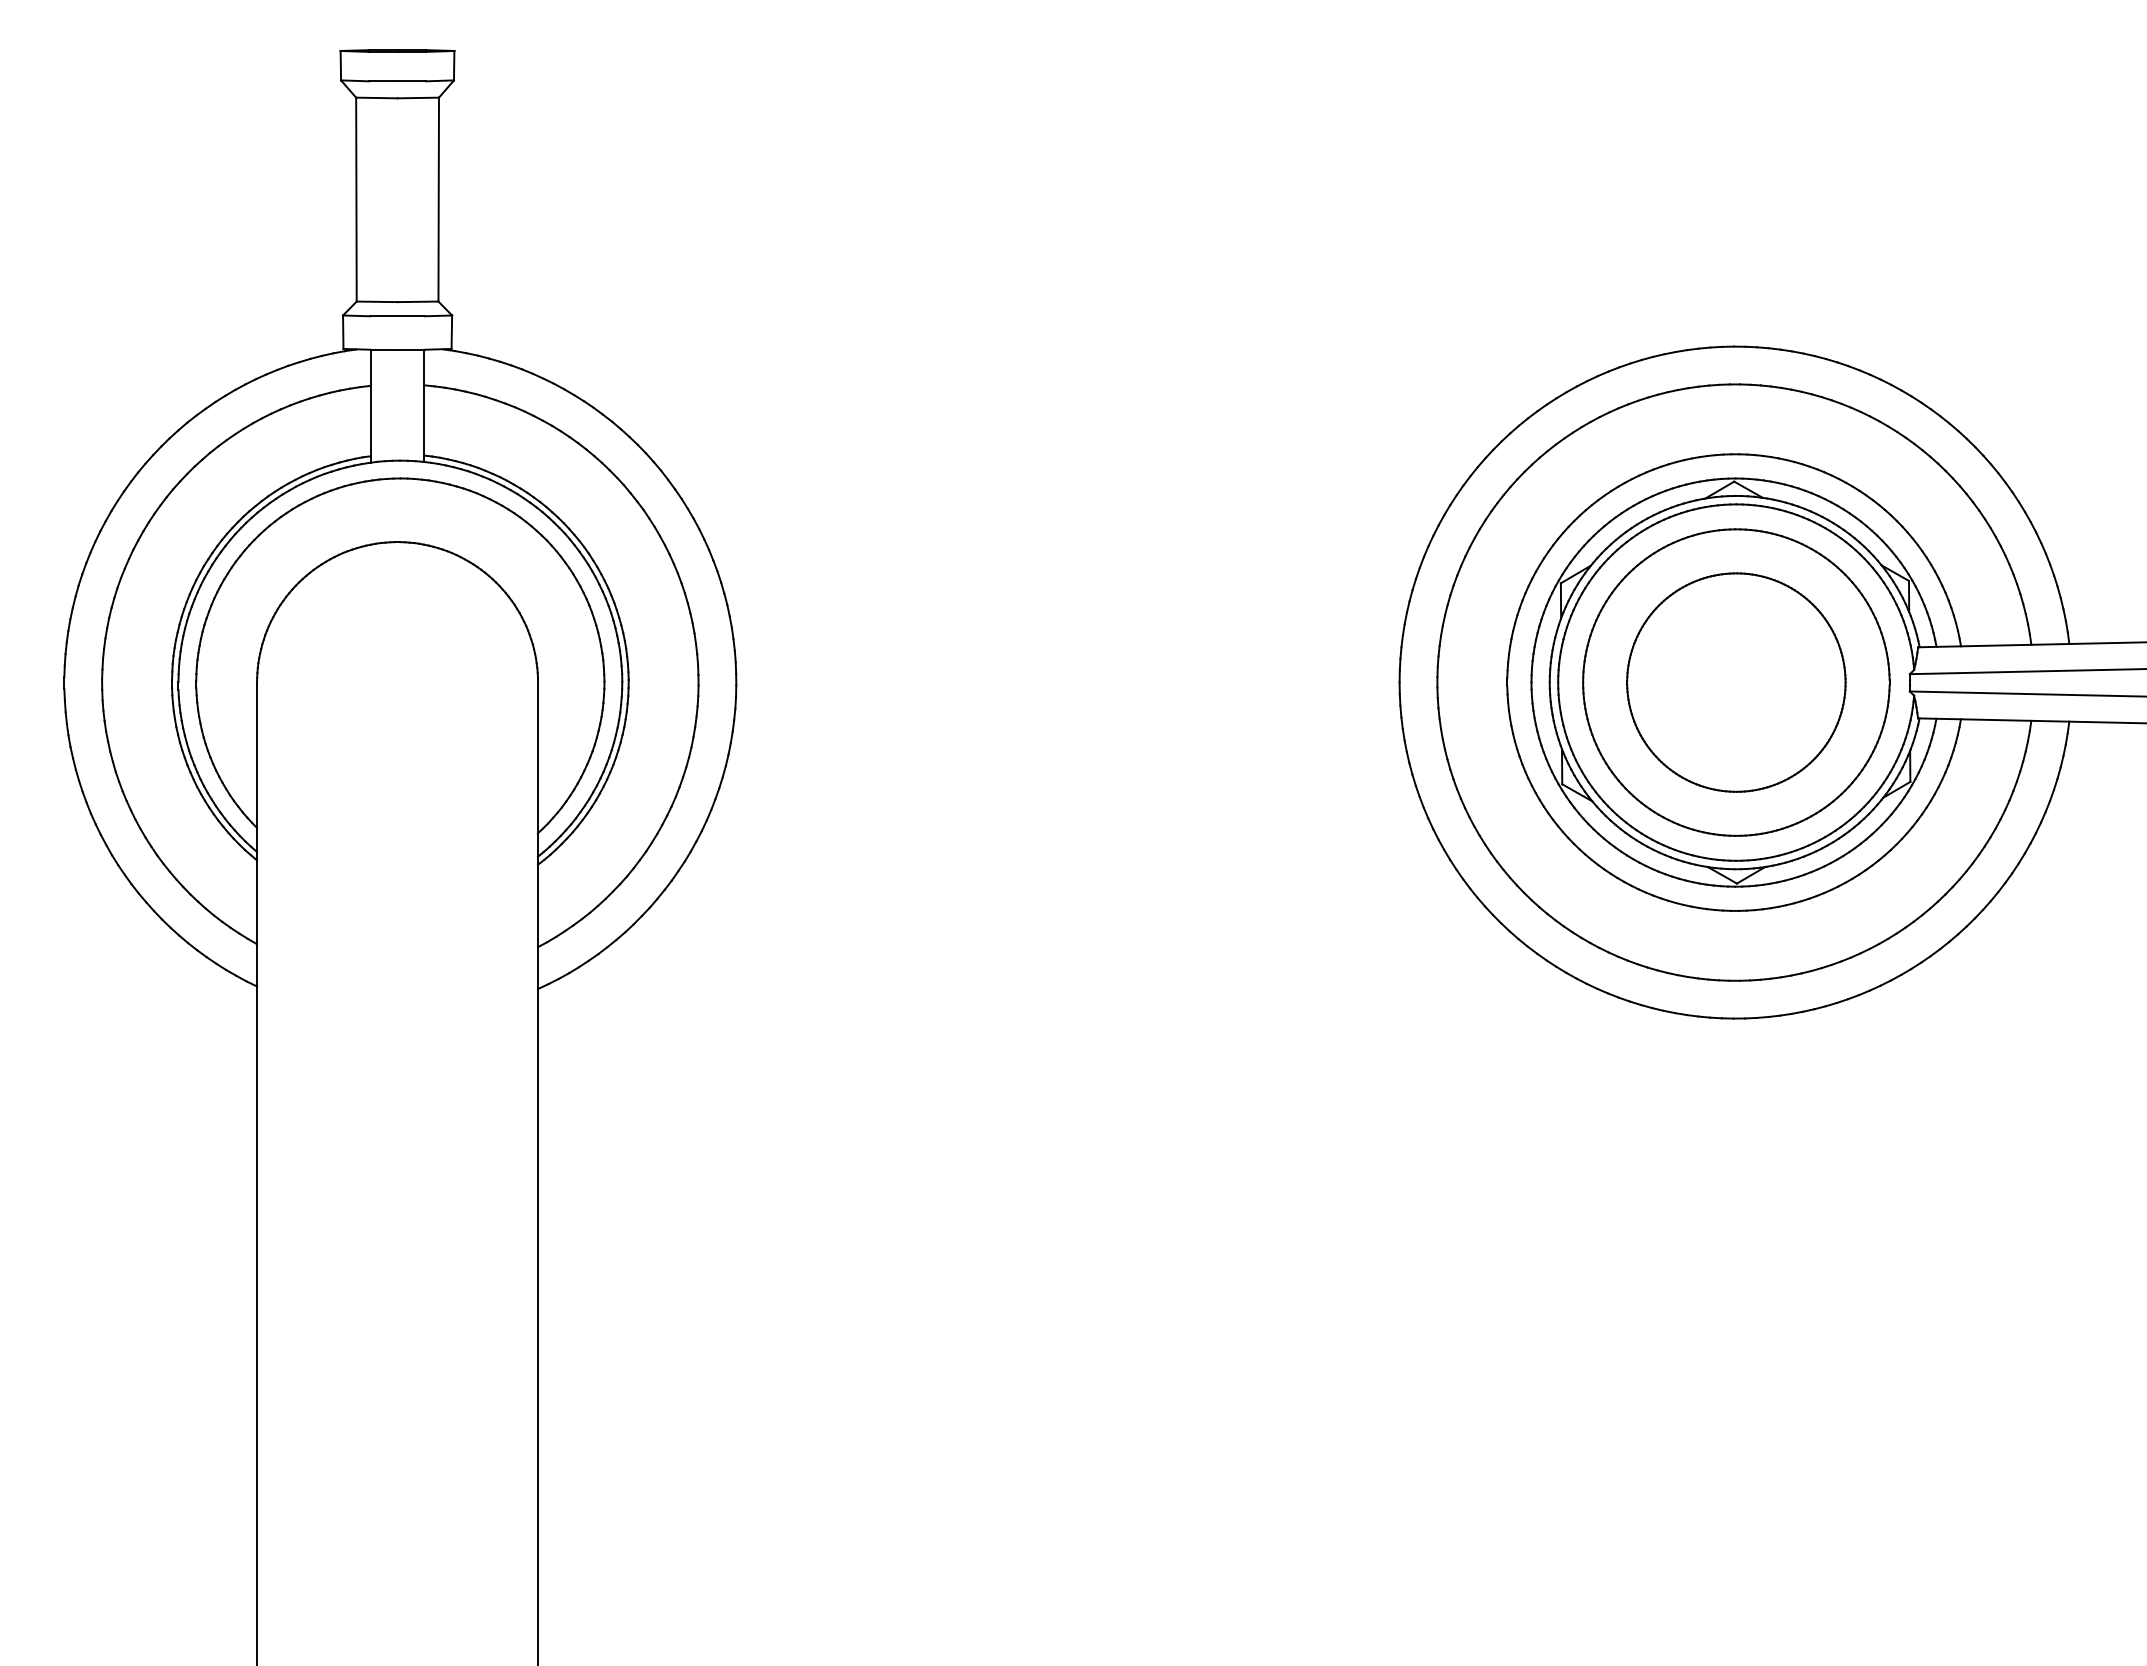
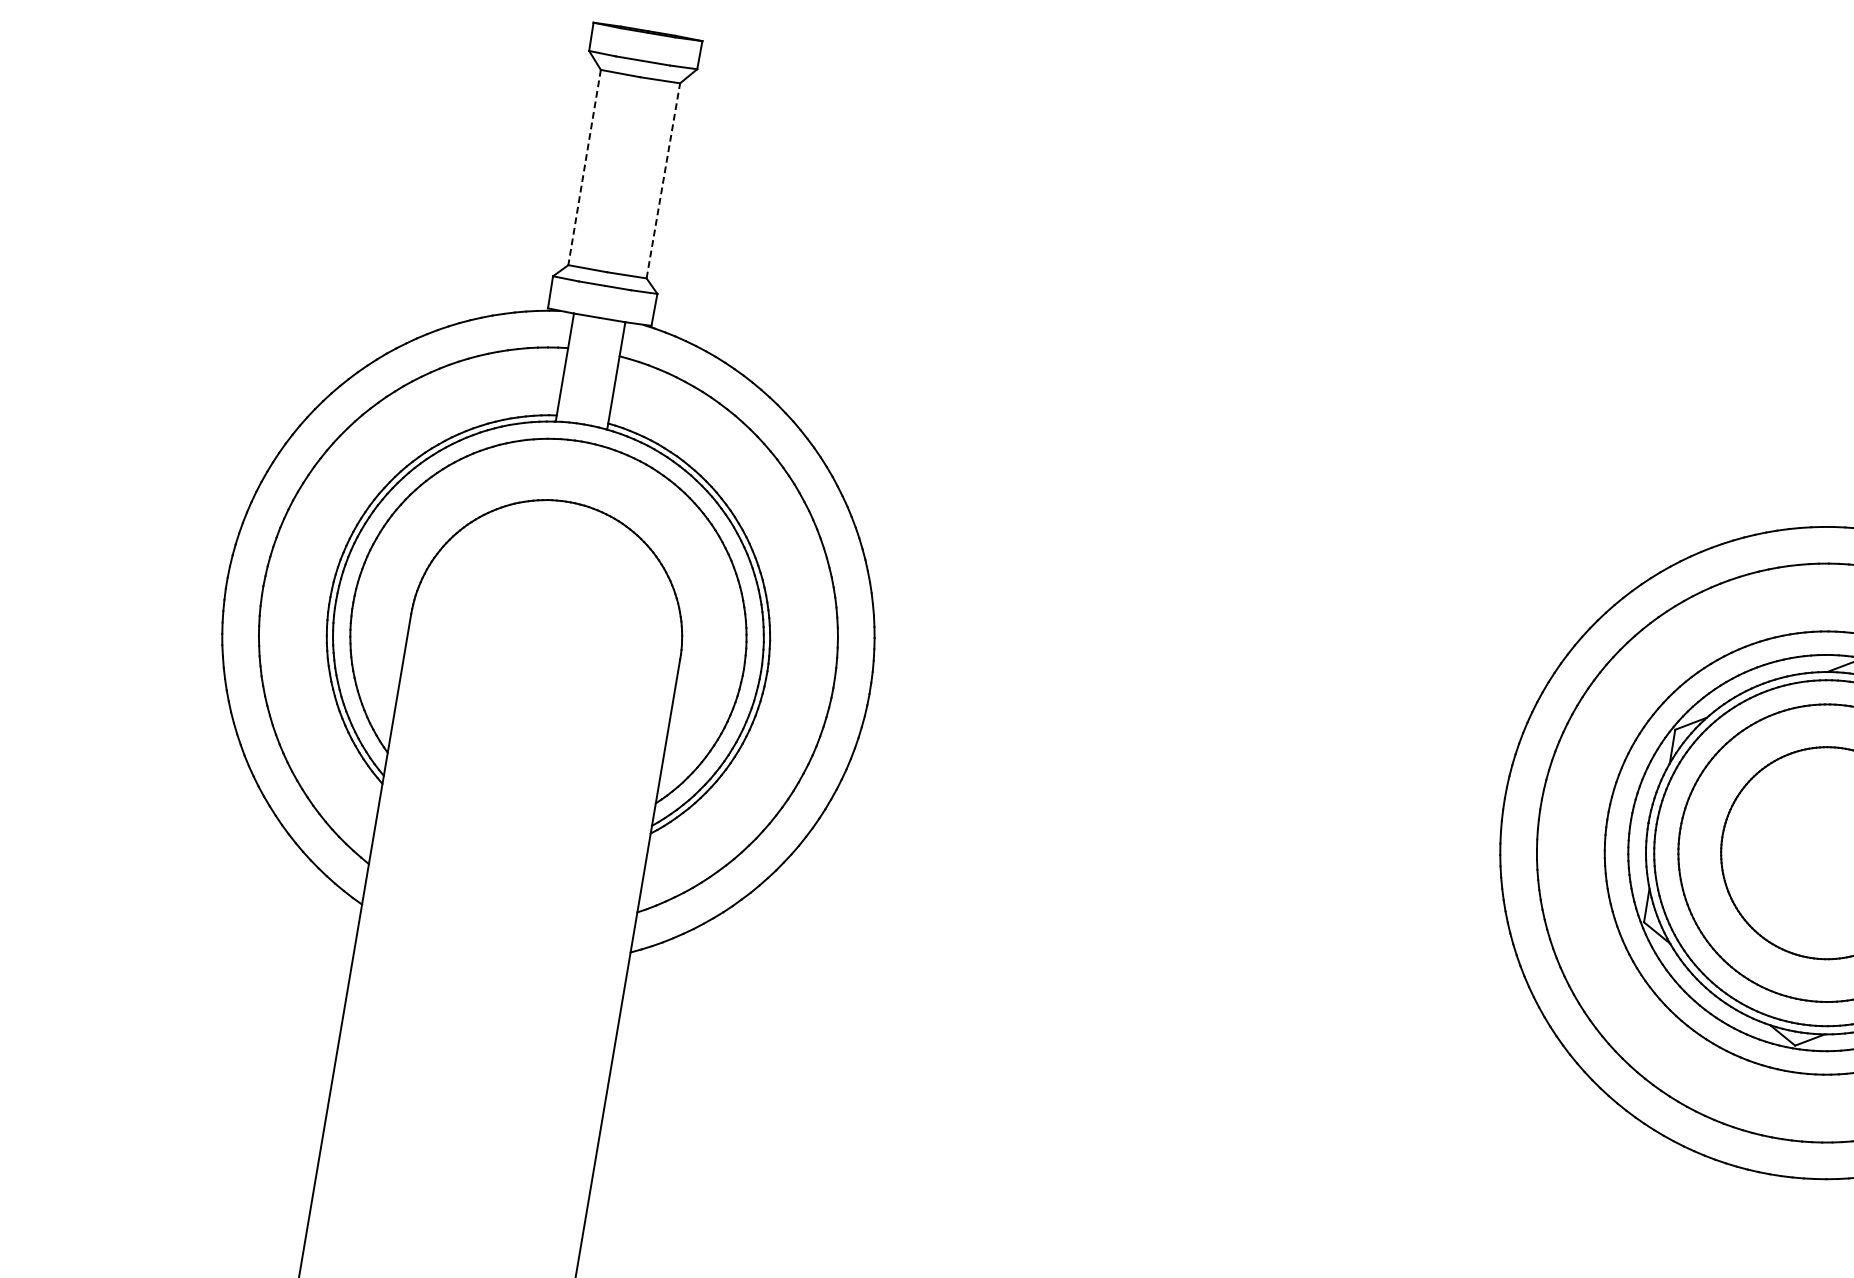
line: (356, 199) -> (584, 167), solid -> dashed
line: (438, 199) -> (663, 180), solid -> dashed

